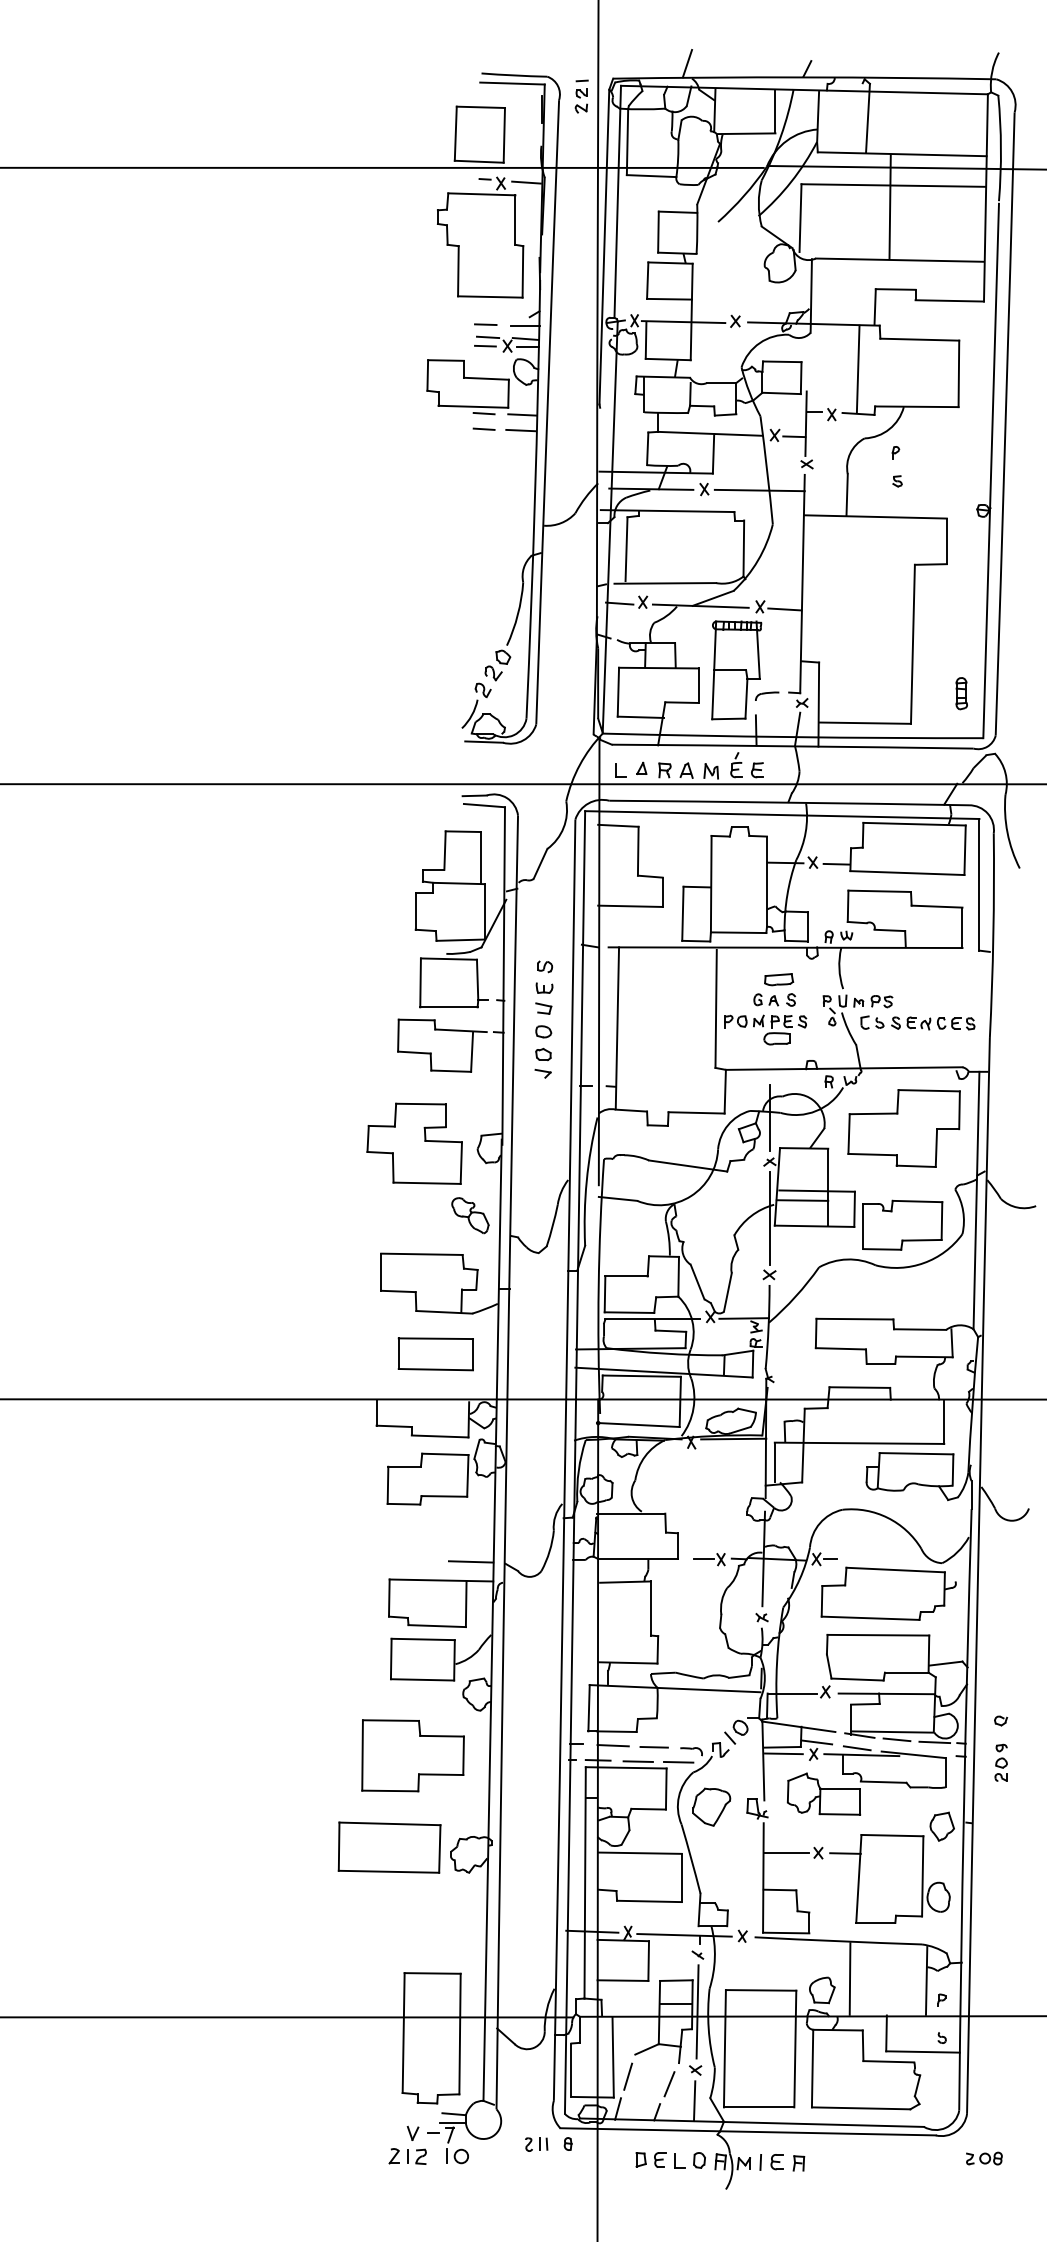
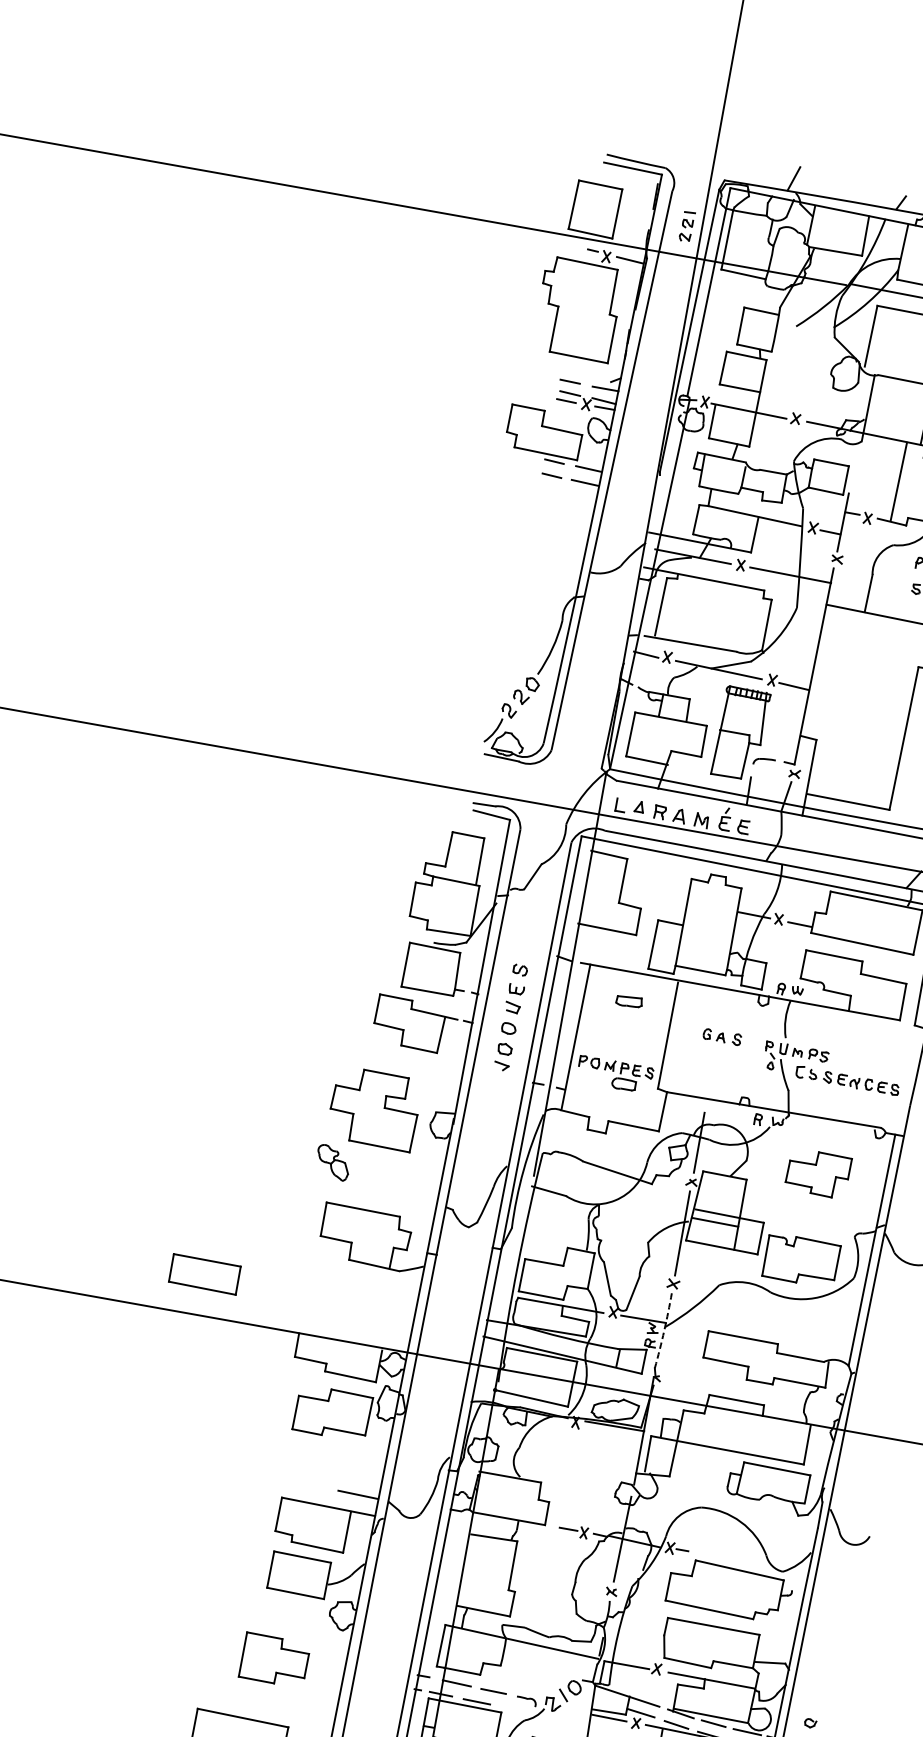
part: (581, 96) -> (686, 226), moved
part: (779, 979) -> (629, 1001), moved
part: (765, 1029) -> (614, 1074), moved
part: (903, 1128) -> (817, 1173), size x0.6
part: (470, 1215) -> (333, 1162), moved
arc: (768, 1327) -> (664, 1331), solid -> dashed
part: (435, 1354) -> (204, 1274), moved
part: (412, 1755) -> (274, 1660), size x0.7
line: (678, 1761) -> (513, 1708), removed

